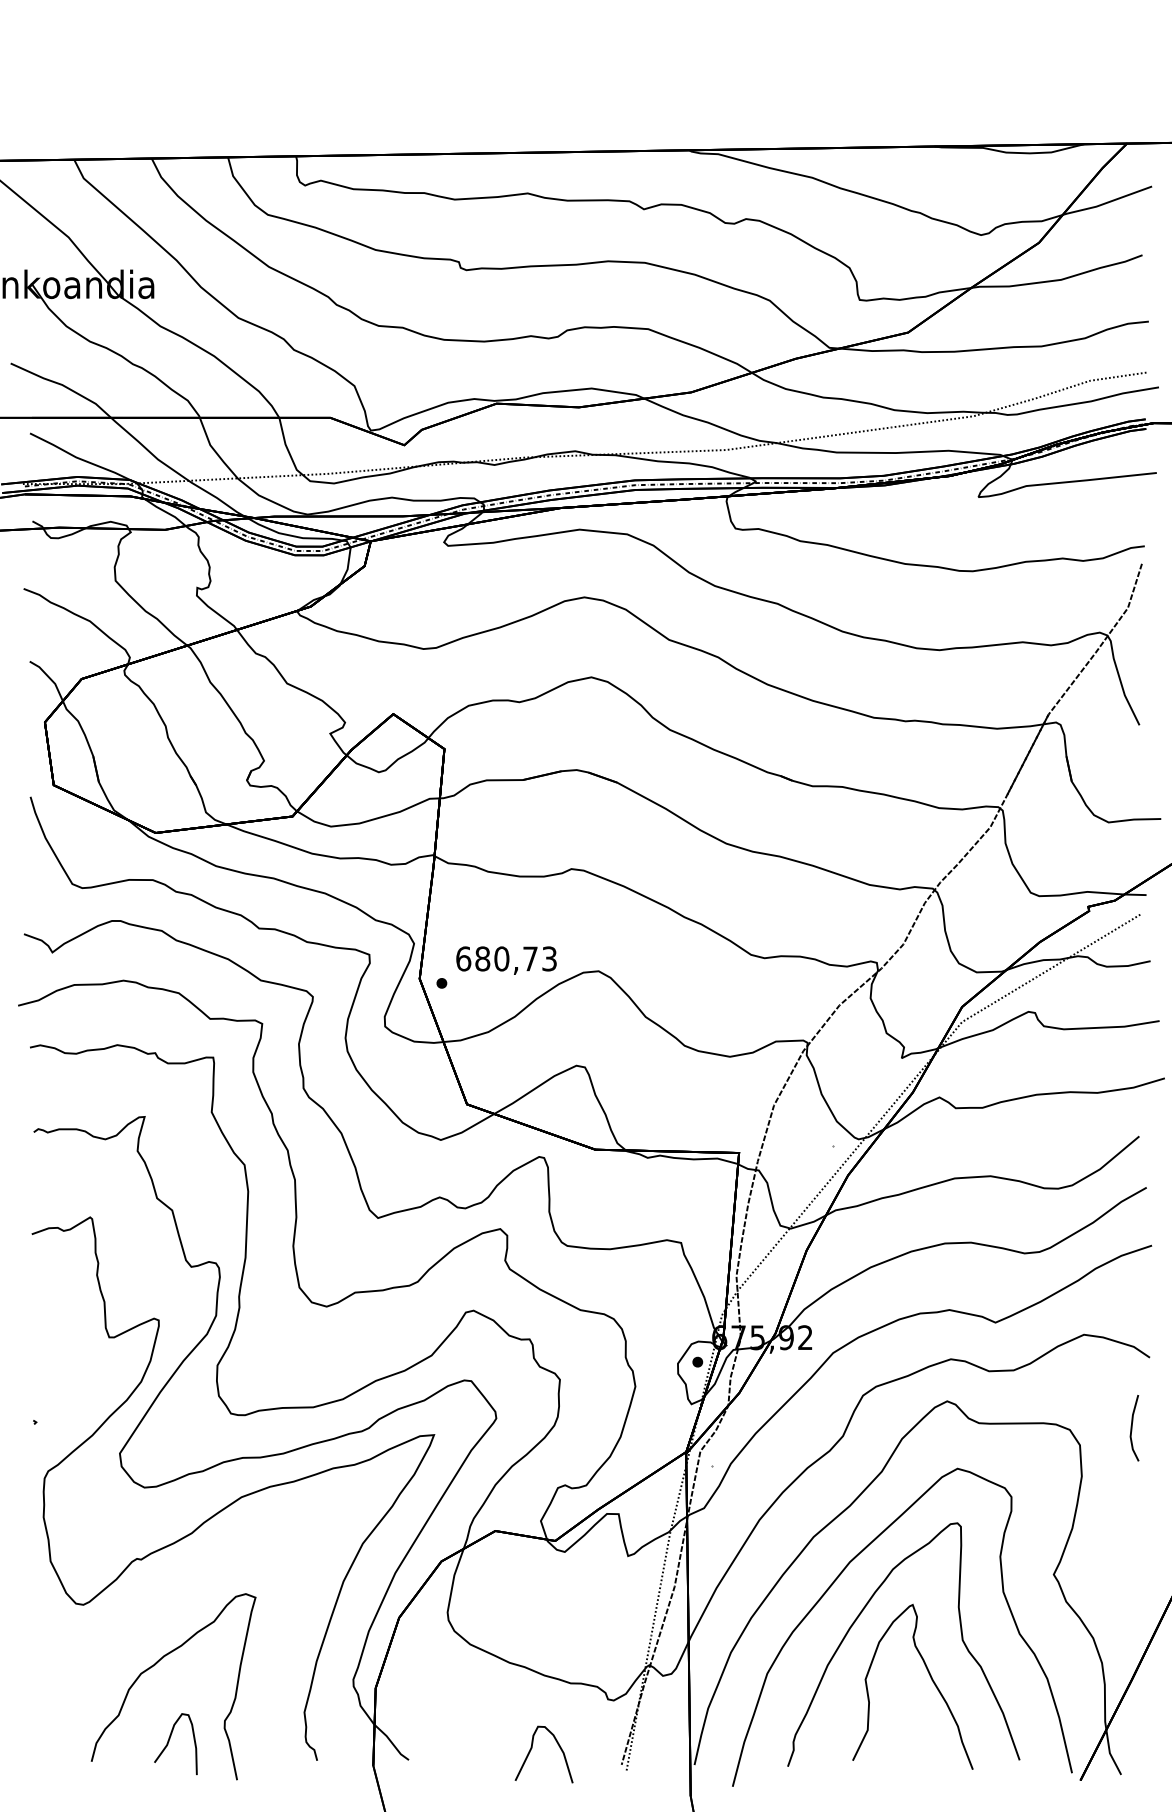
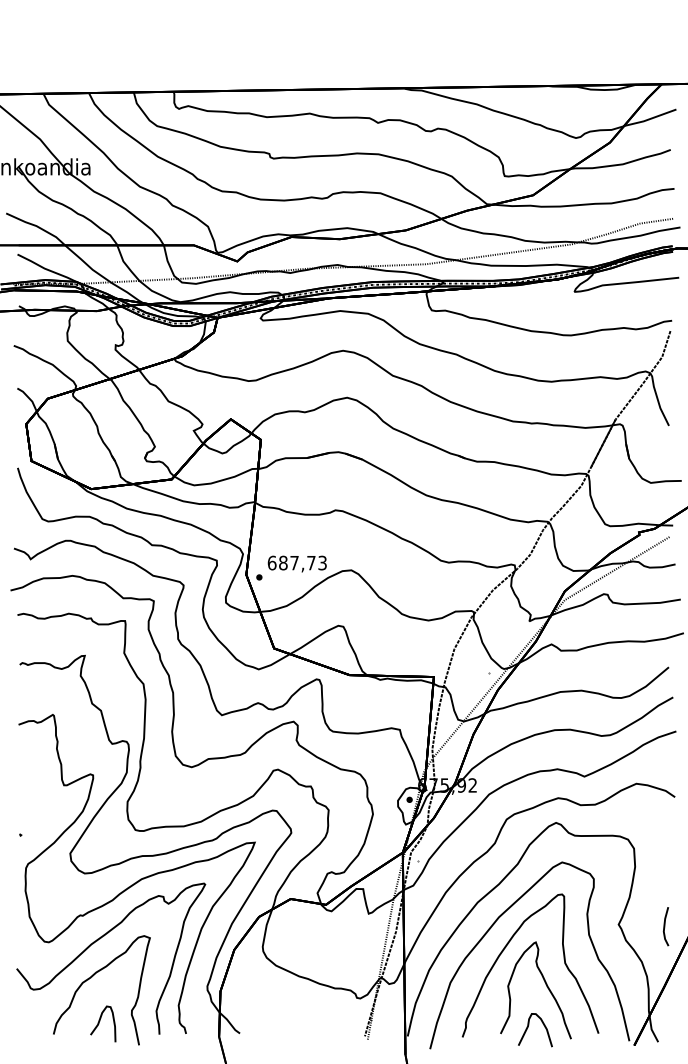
text: (501, 957) -> (294, 562), 680,73 -> 687,73
line: (1133, 1427) -> (665, 926), moved
curve: (171, 1599) -> (100, 939), added
curve: (532, 1749) -> (528, 1027), moved

